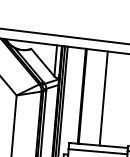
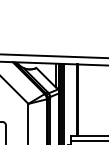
line: (103, 98) -> (93, 100), removed

